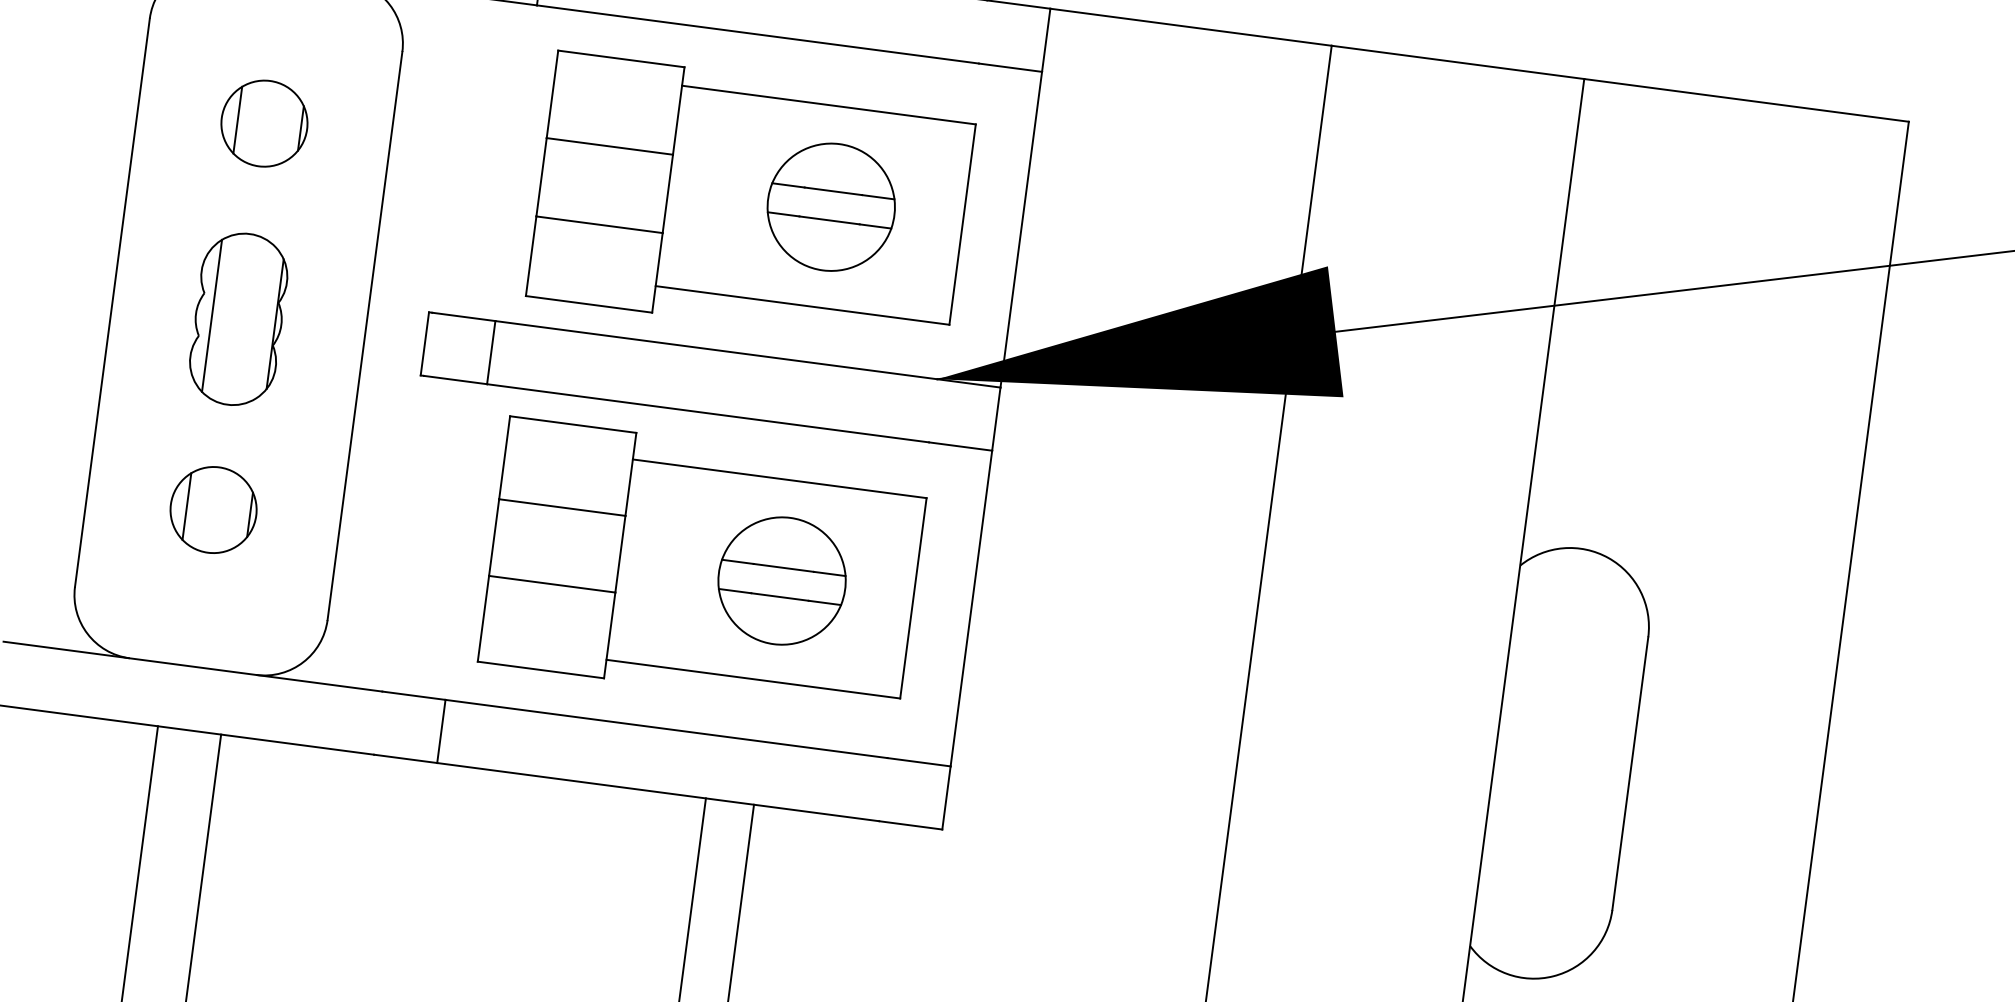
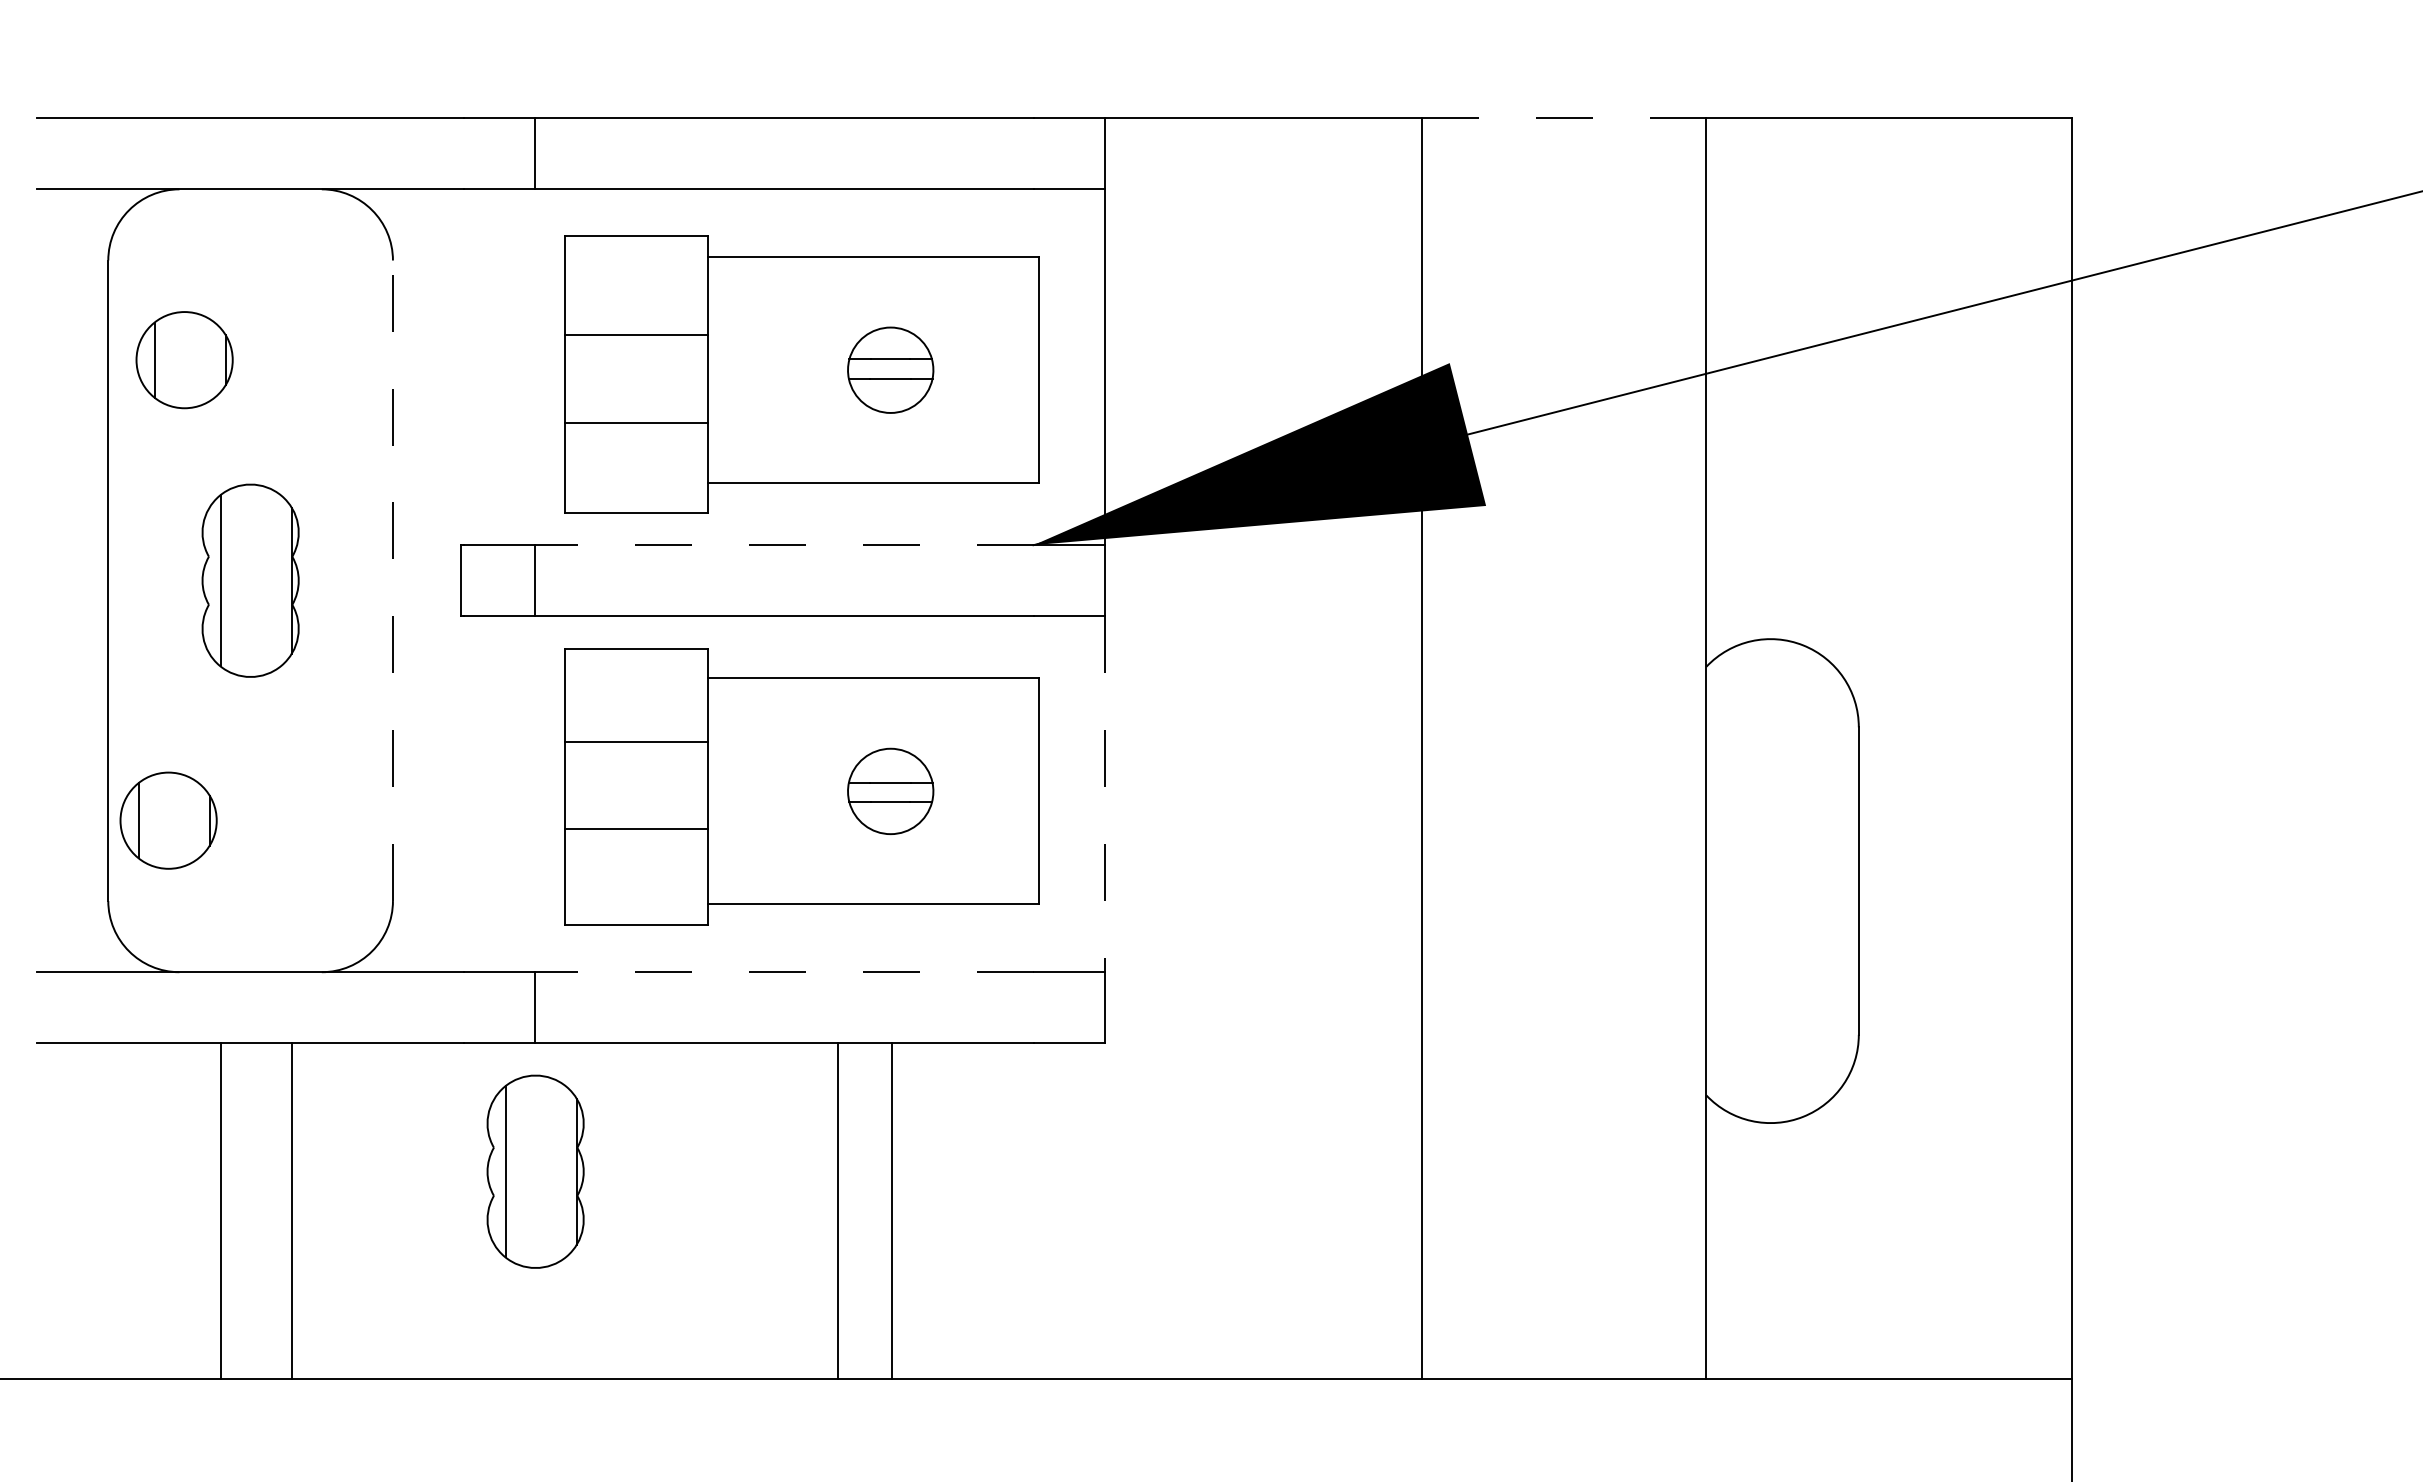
line: (1458, 62) -> (1564, 118), solid -> dashed
part: (264, 123) -> (184, 360), moved
part: (830, 207) -> (890, 370), size x0.6
line: (364, 335) -> (392, 580), solid -> dashed
line: (715, 350) -> (783, 545), solid -> dashed
part: (213, 509) -> (168, 820), moved
part: (781, 581) -> (890, 791), size x0.6
line: (971, 608) -> (1104, 794), solid -> dashed
line: (665, 729) -> (783, 972), solid -> dashed
part: (422, 876) -> (535, 1171), added

